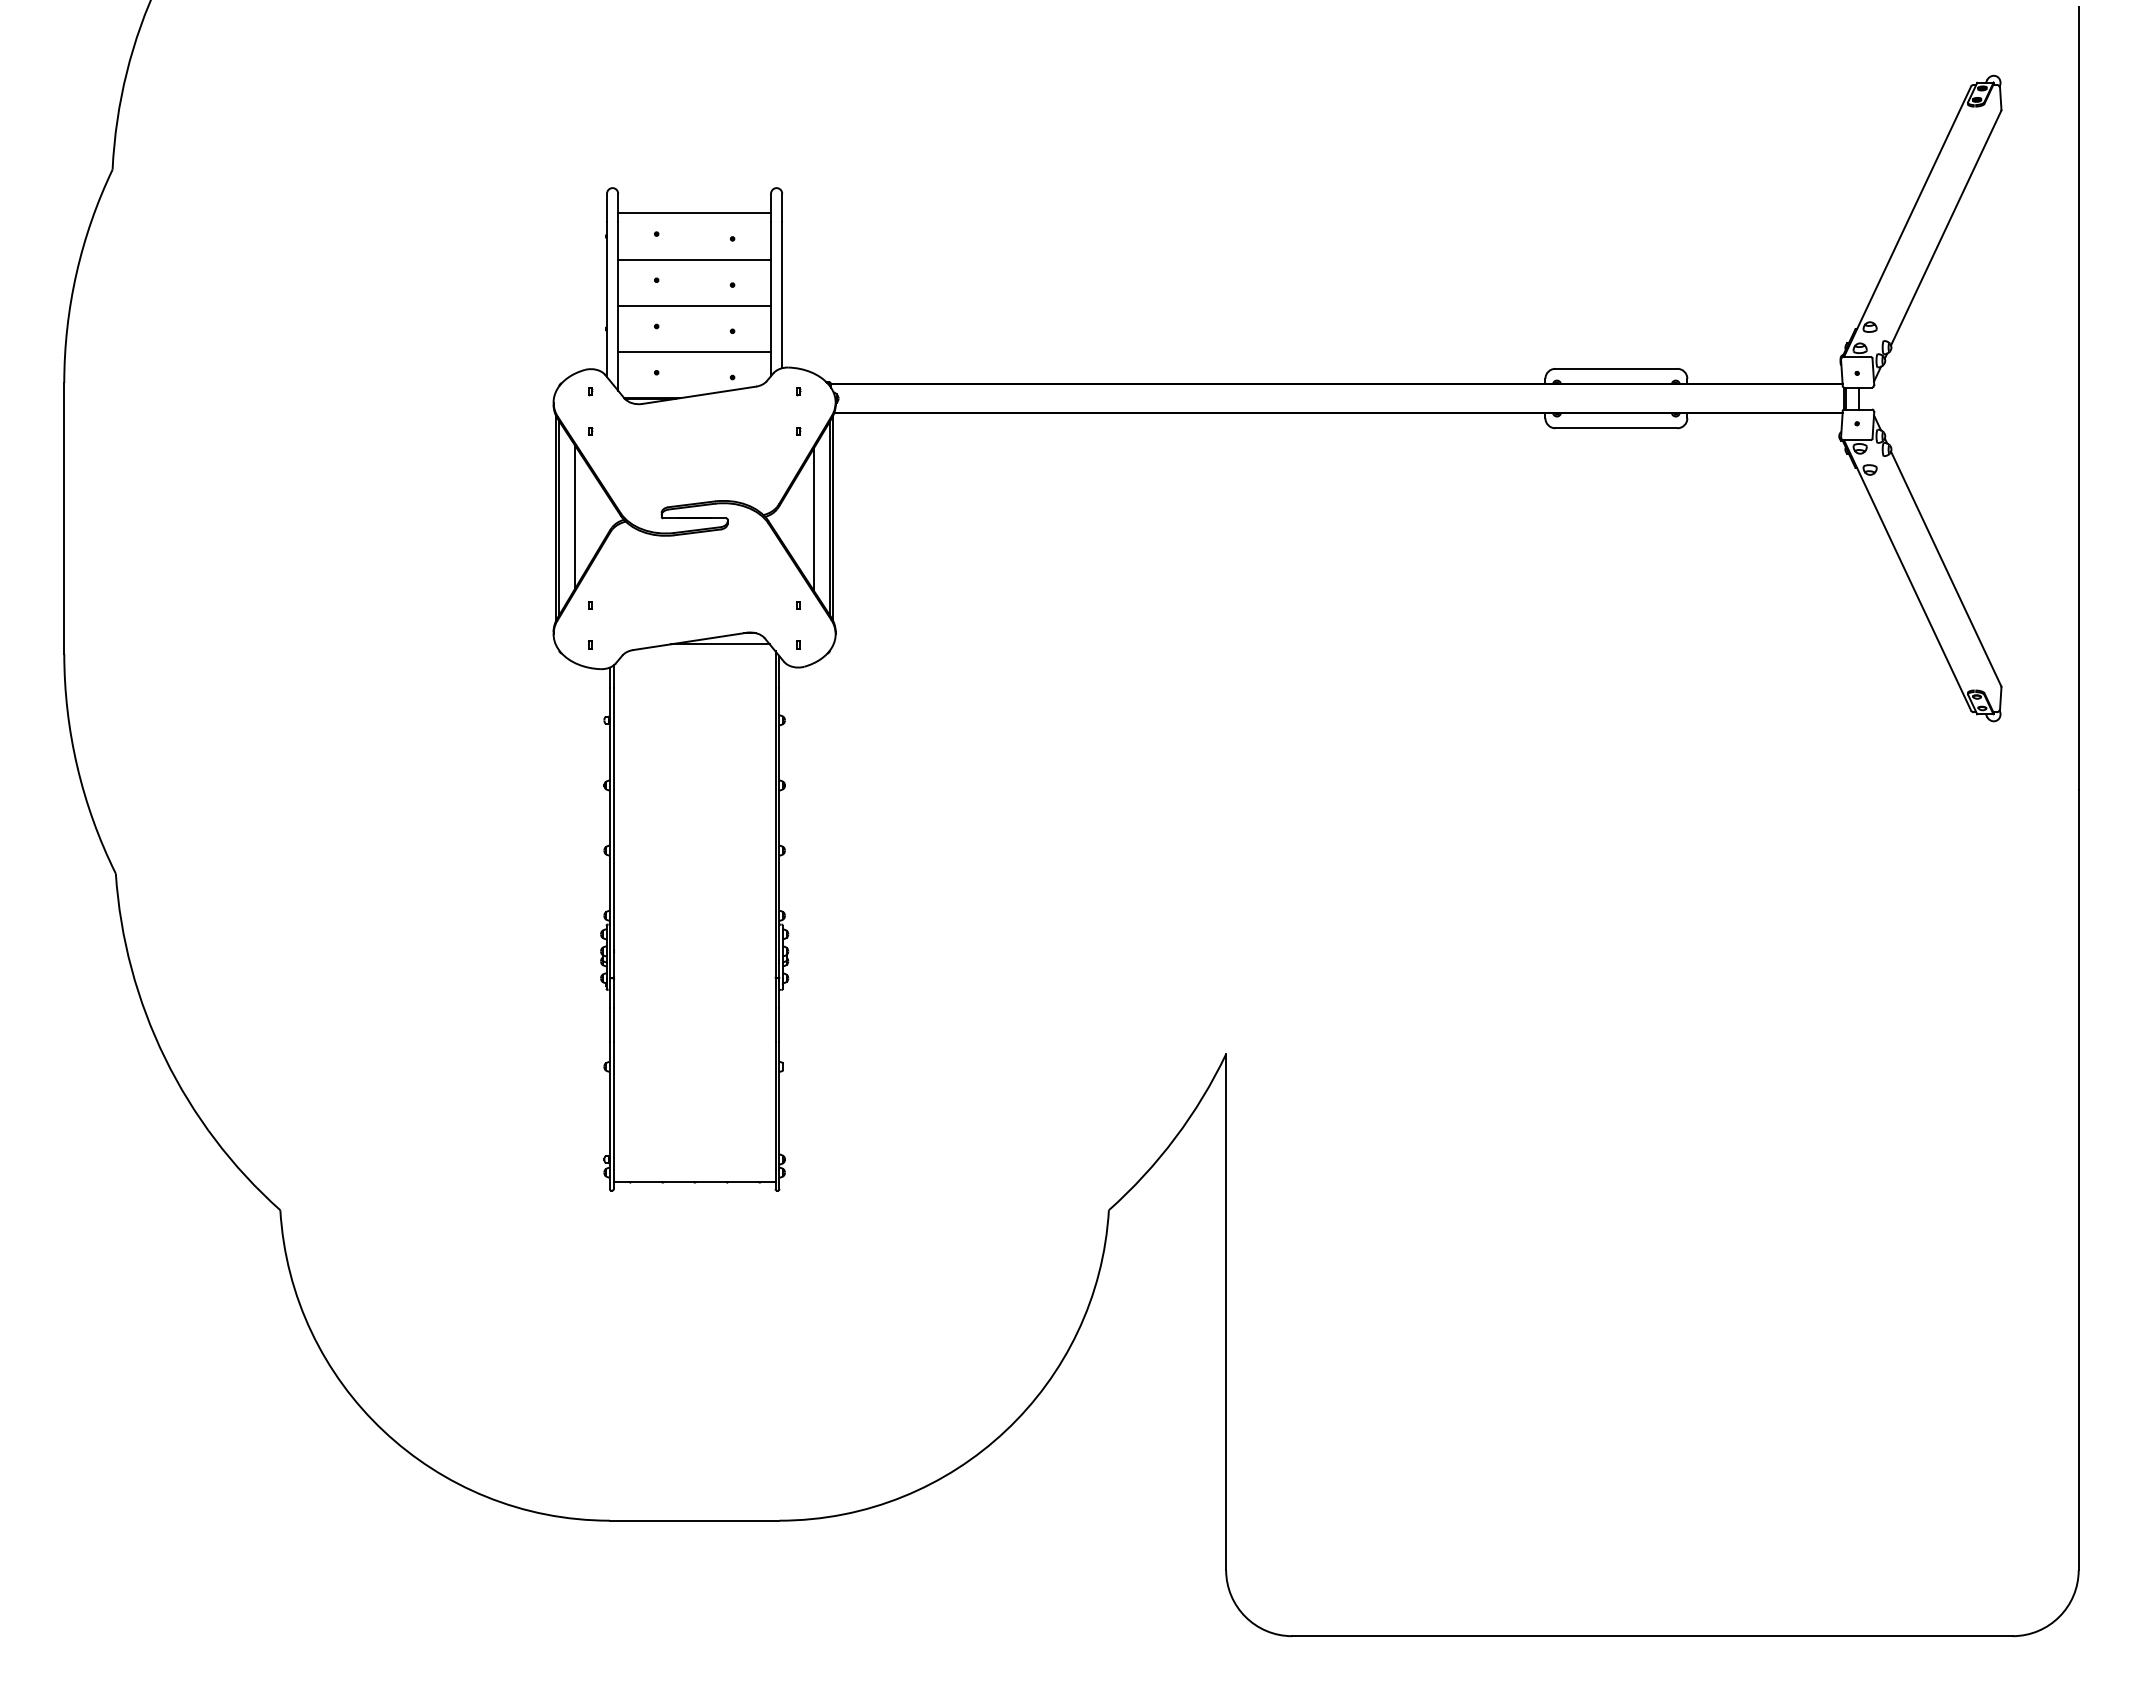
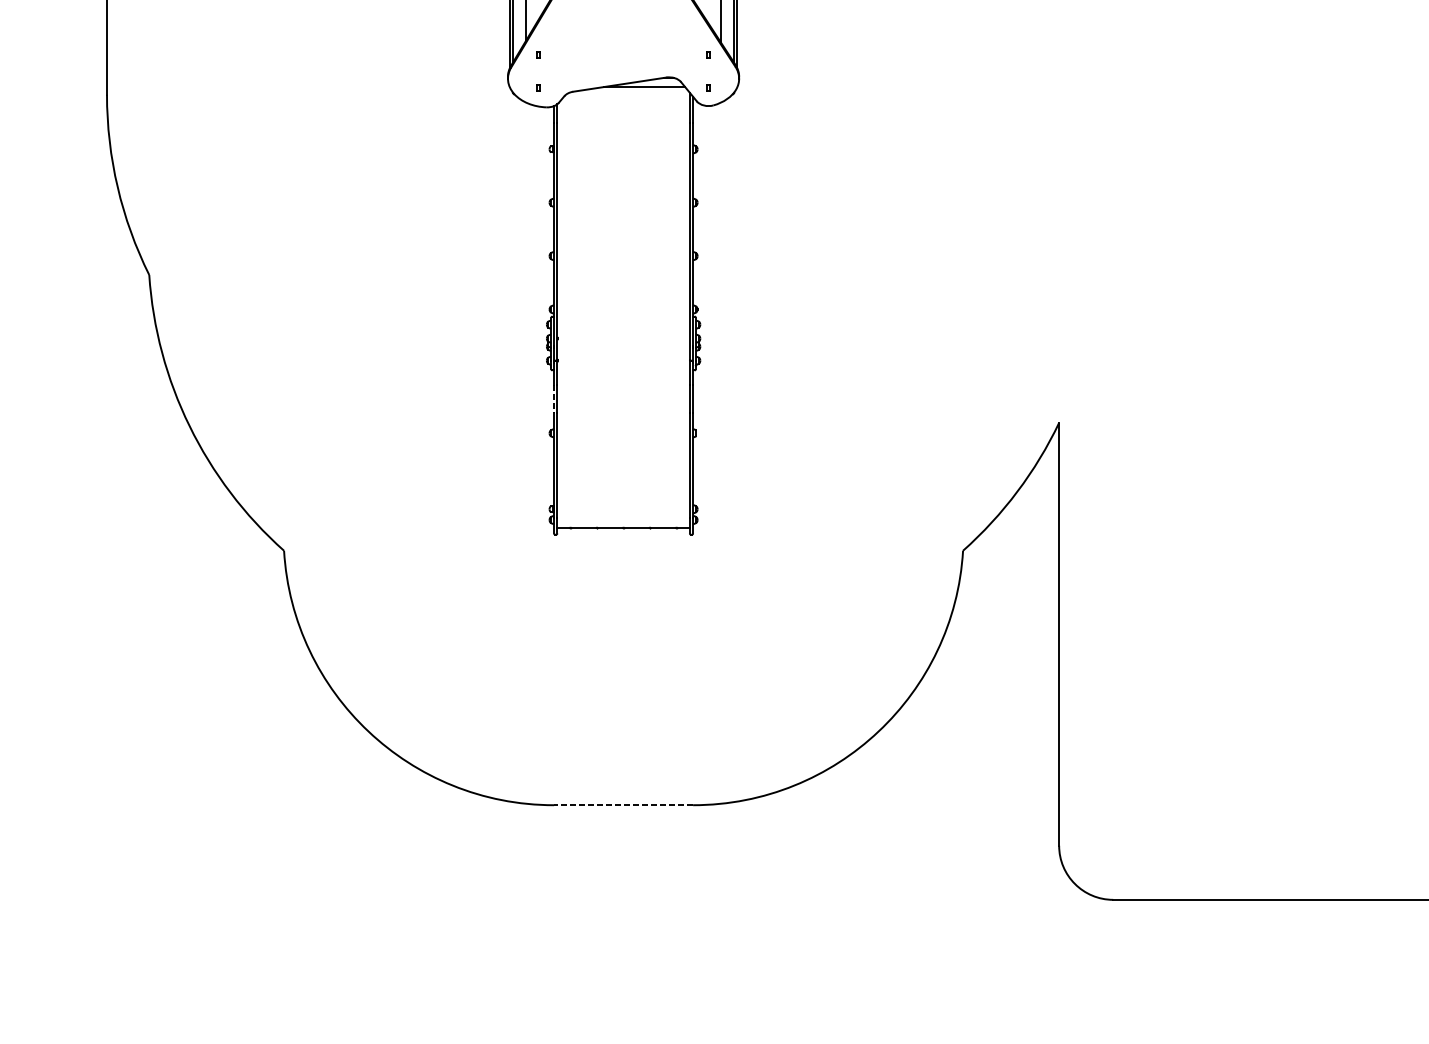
line: (609, 1025) -> (553, 399), solid -> dashed
line: (694, 1520) -> (623, 805), solid -> dashed

